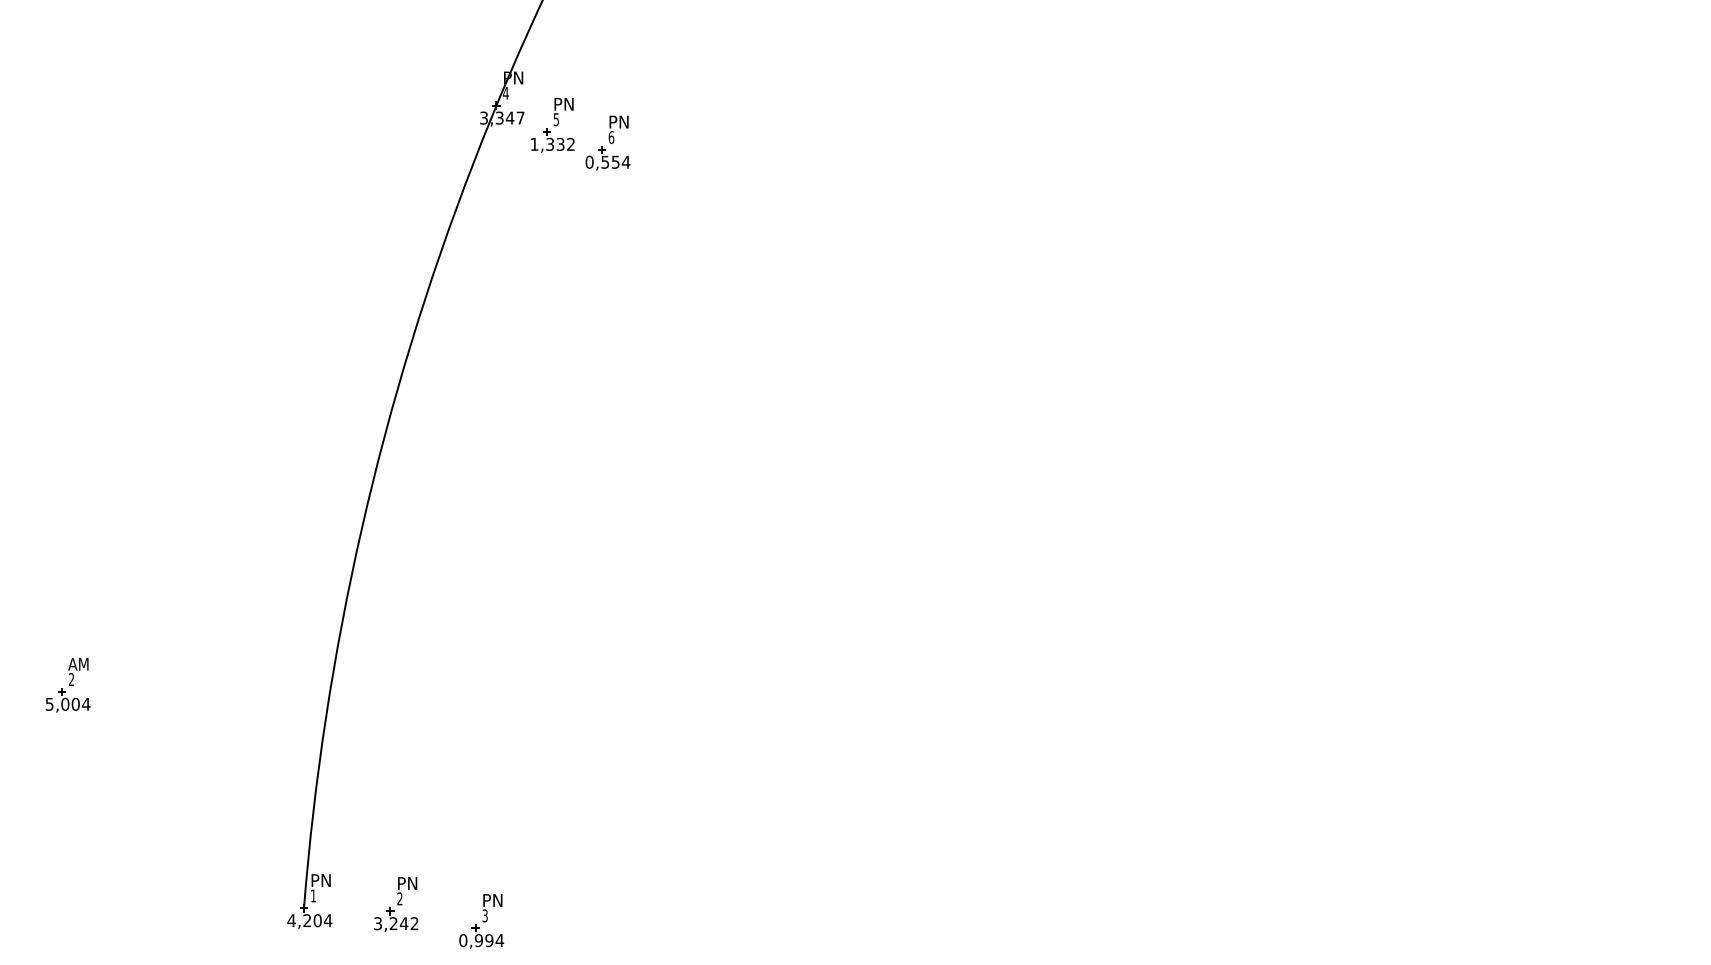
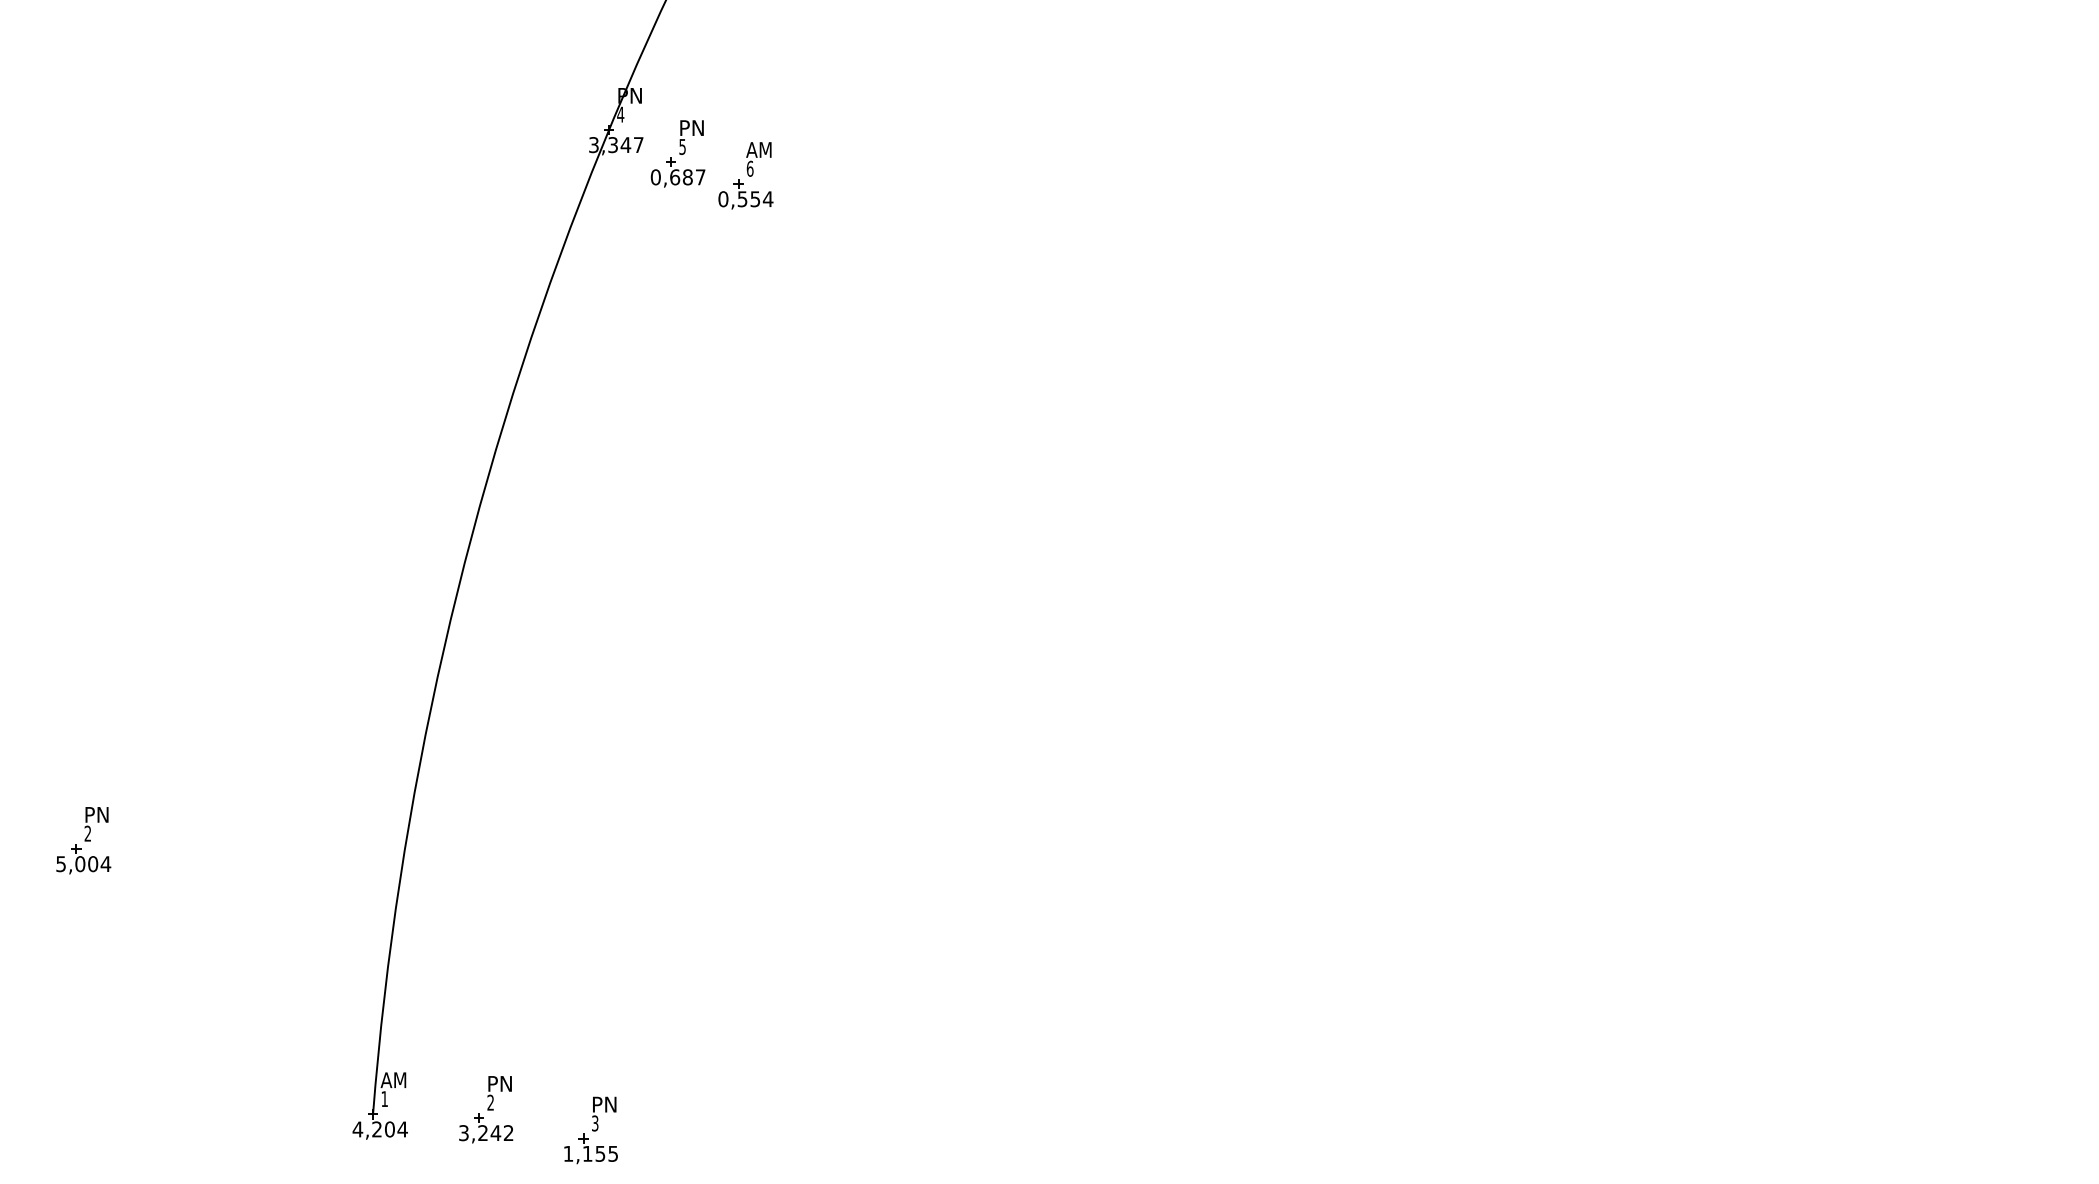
text: (618, 121) -> (758, 149), PN -> AM
text: (552, 144) -> (677, 177), 1,332 -> 0,687
text: (77, 663) -> (95, 814), AM -> PN
text: (320, 880) -> (393, 1080), PN -> AM
text: (481, 940) -> (590, 1153), 0,994 -> 1,155

